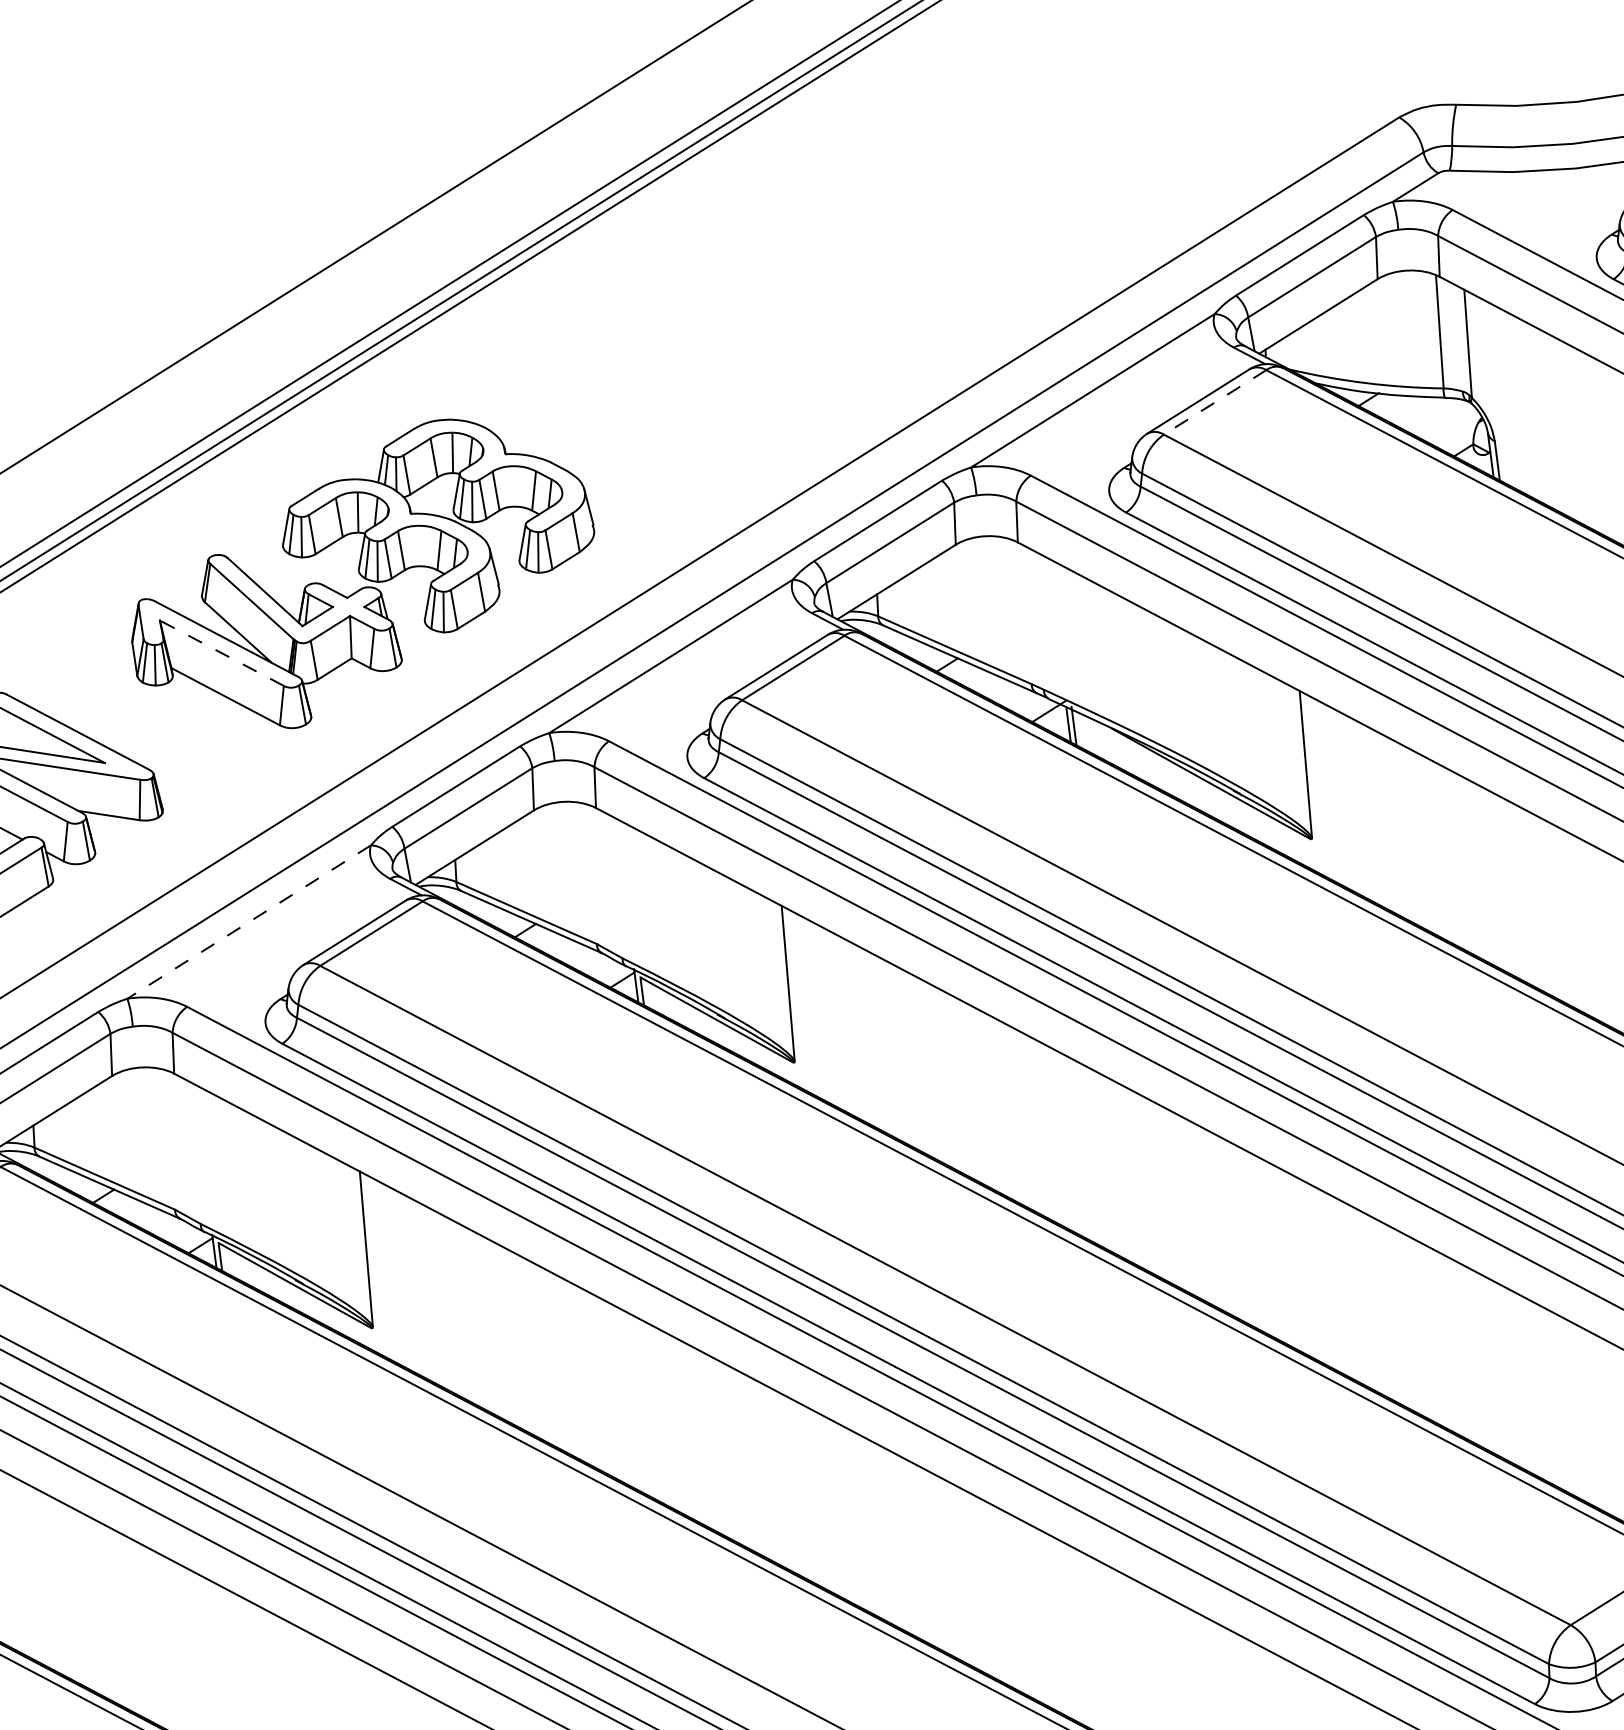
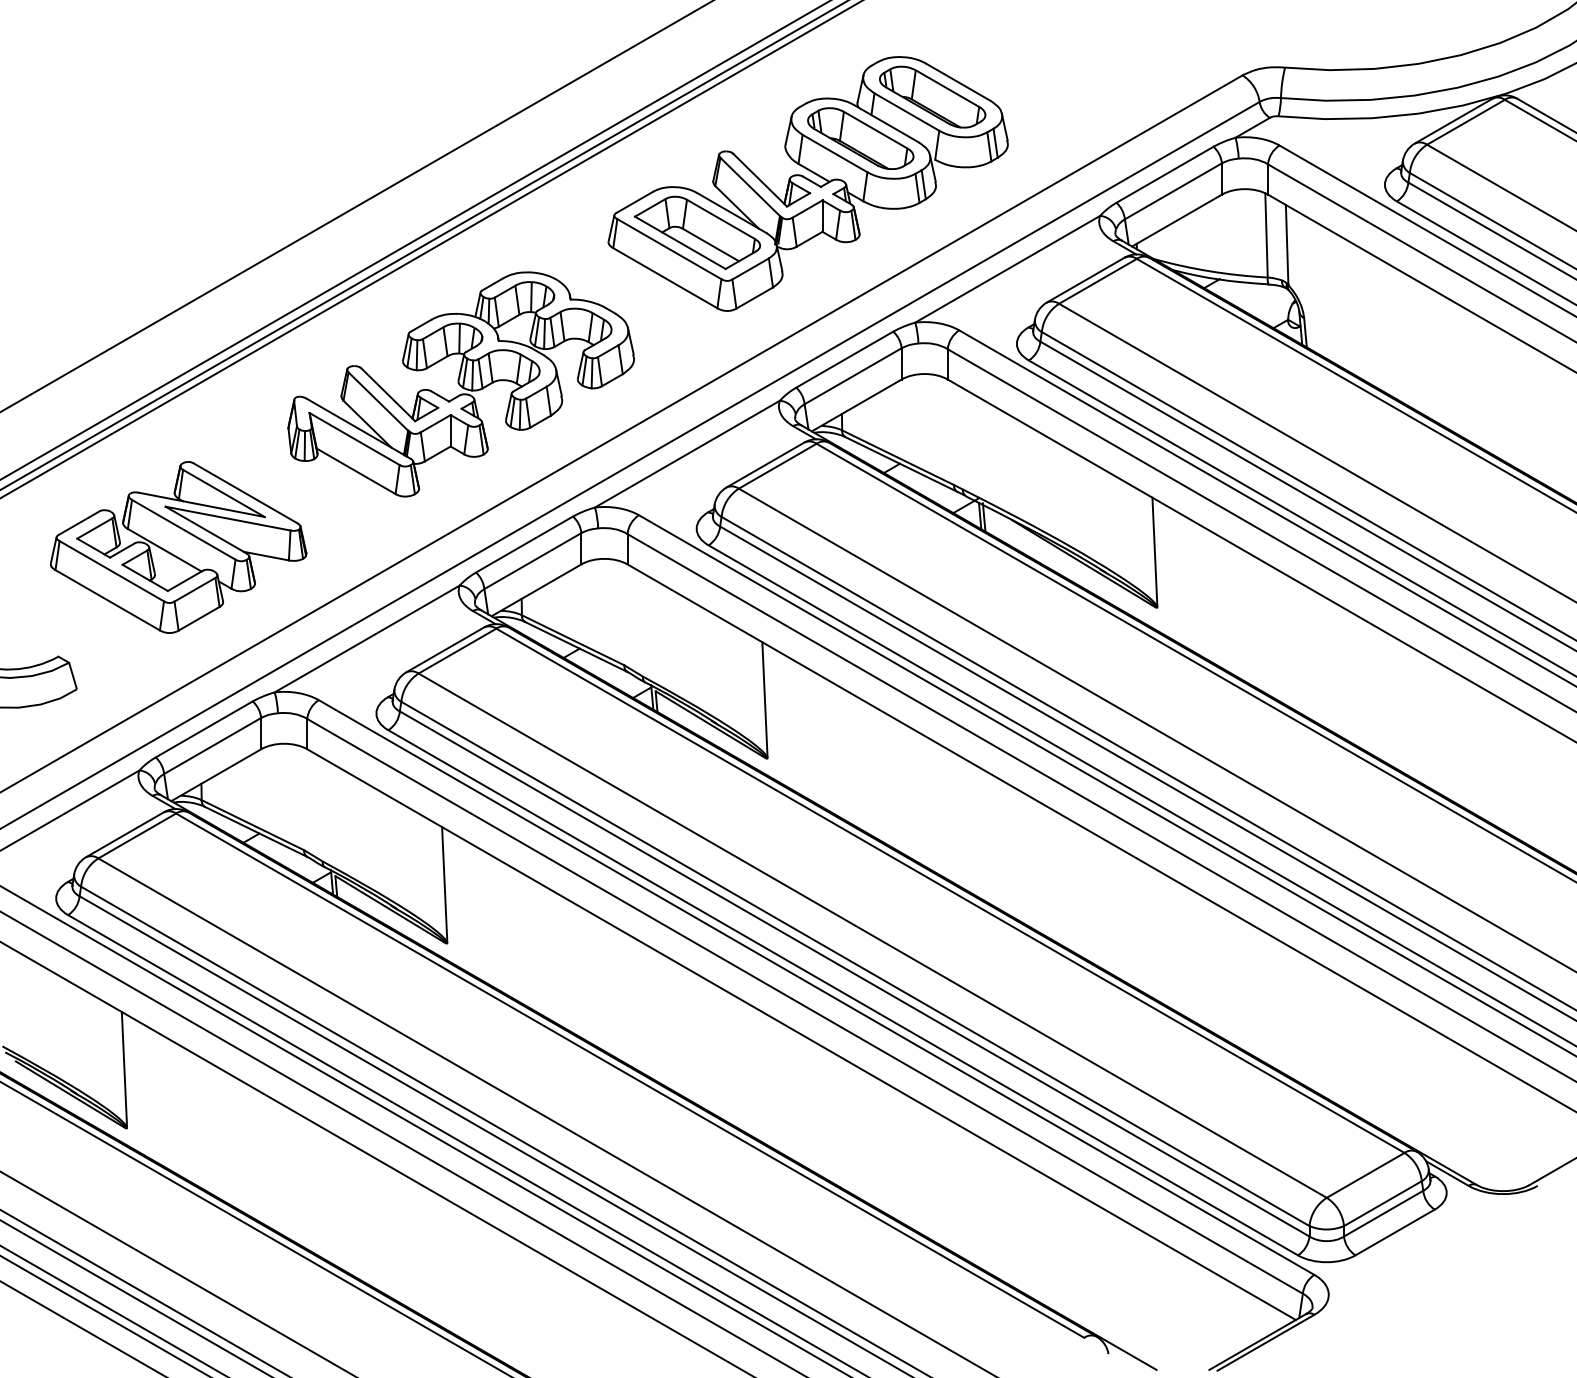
part: (818, 285) -> (807, 183), added
line: (1214, 402) -> (1097, 281), dashed -> solid
line: (221, 653) -> (354, 439), dashed -> solid
line: (249, 922) -> (367, 639), dashed -> solid

